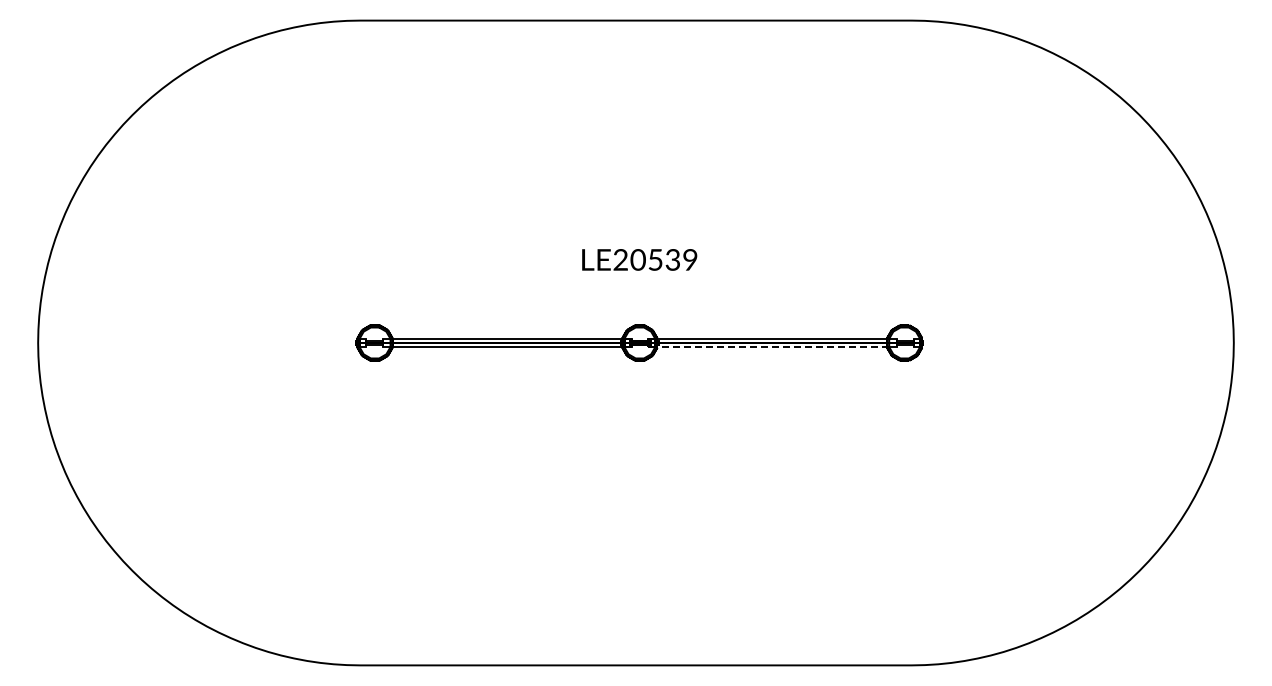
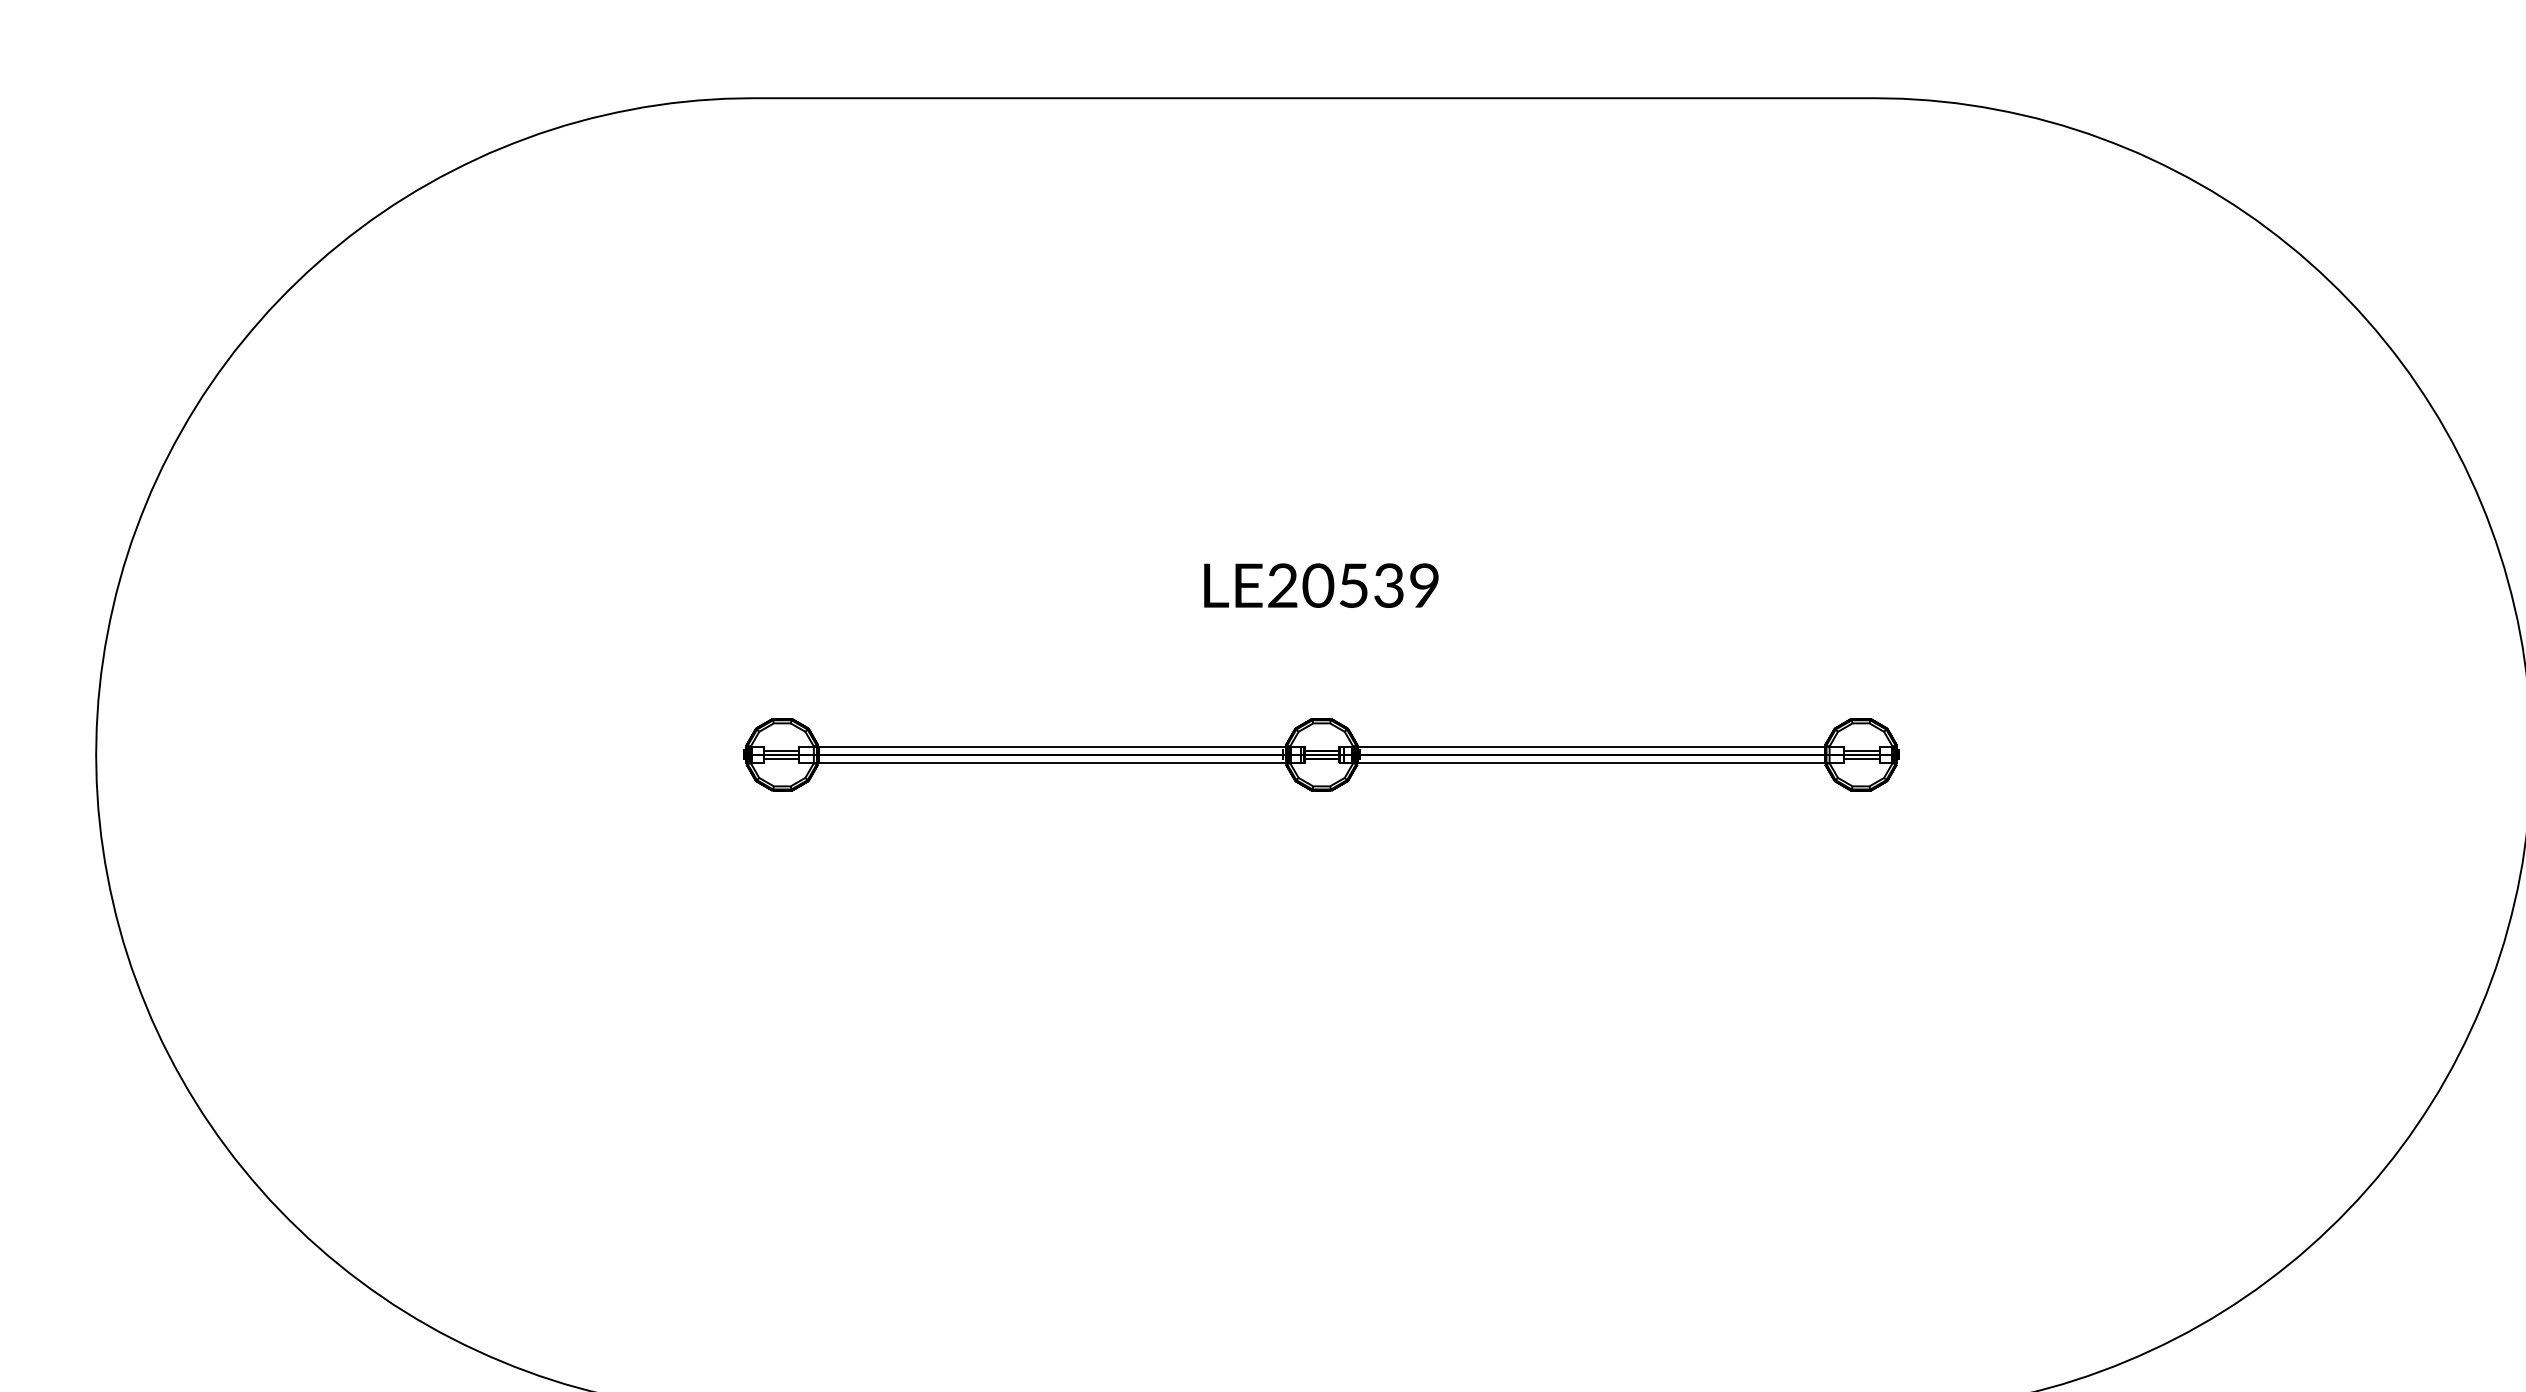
line: (769, 347) -> (1585, 764), dashed -> solid

